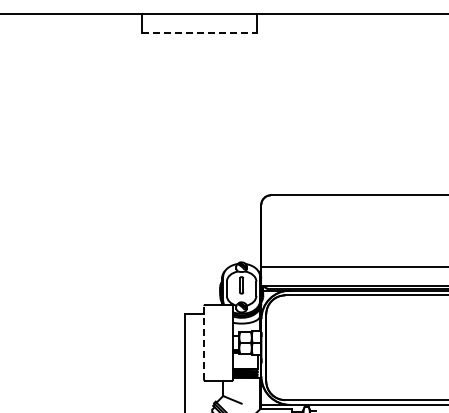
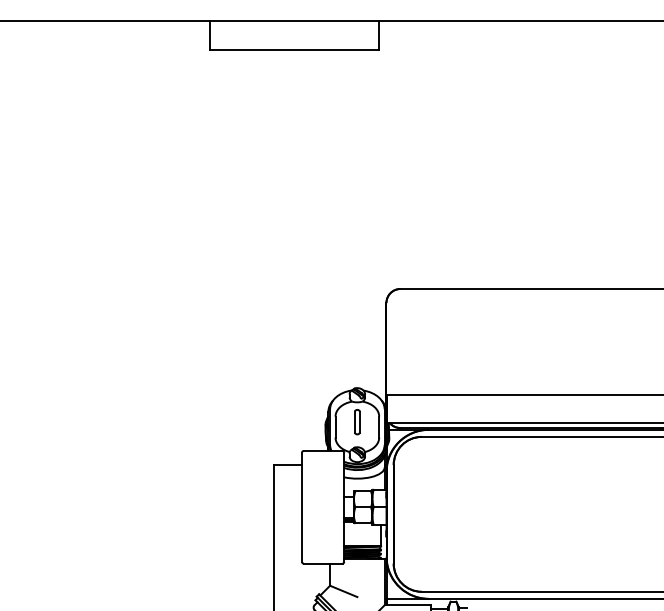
line: (199, 33) -> (295, 49), dashed -> solid
line: (204, 342) -> (302, 506), dashed -> solid

